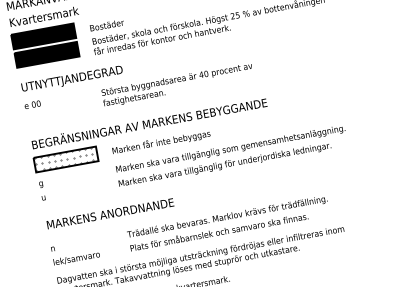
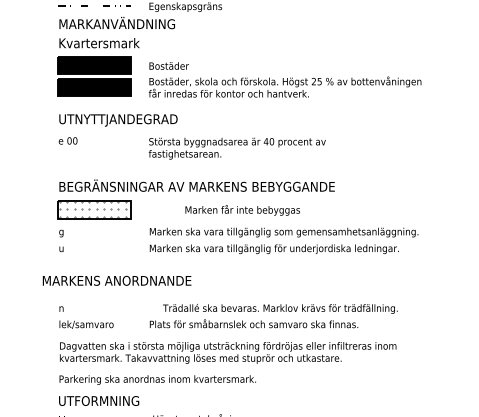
text: (161, 142) -> (242, 210), moved
text: (109, 213) -> (116, 280), moved
text: (227, 216) -> (280, 308), moved

